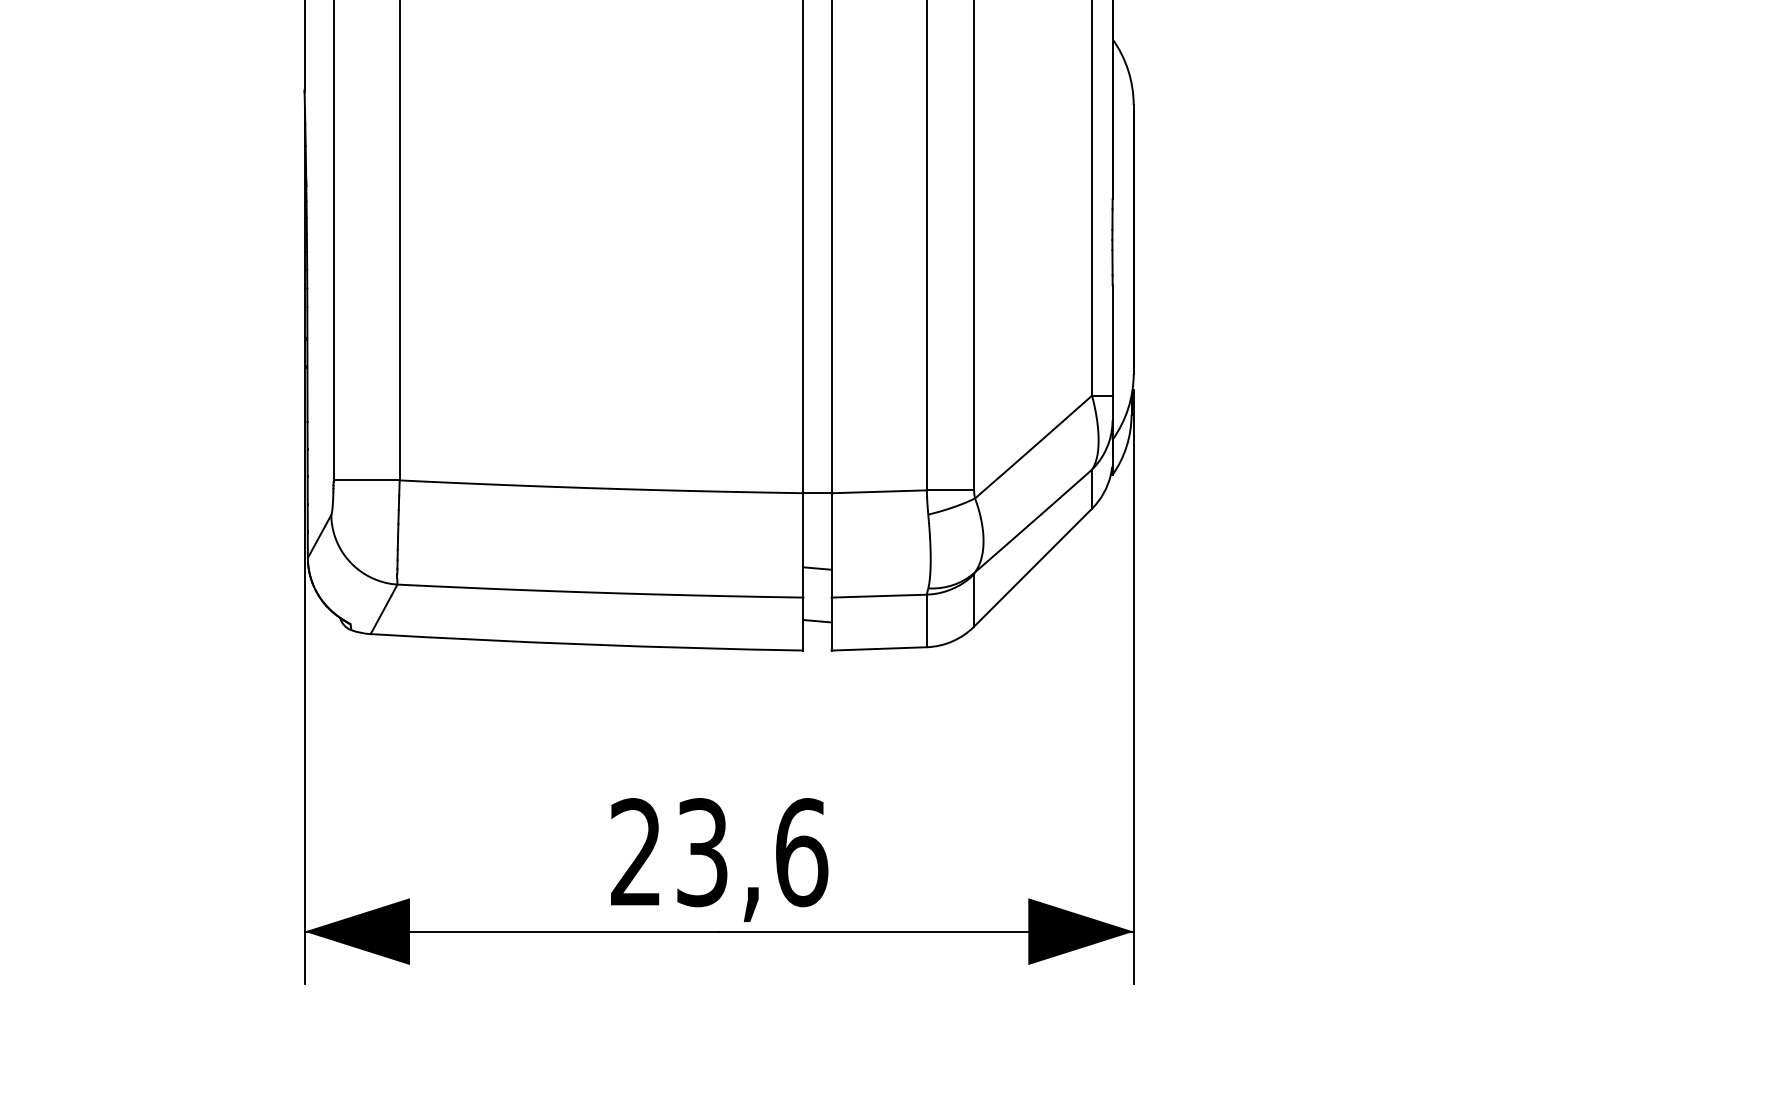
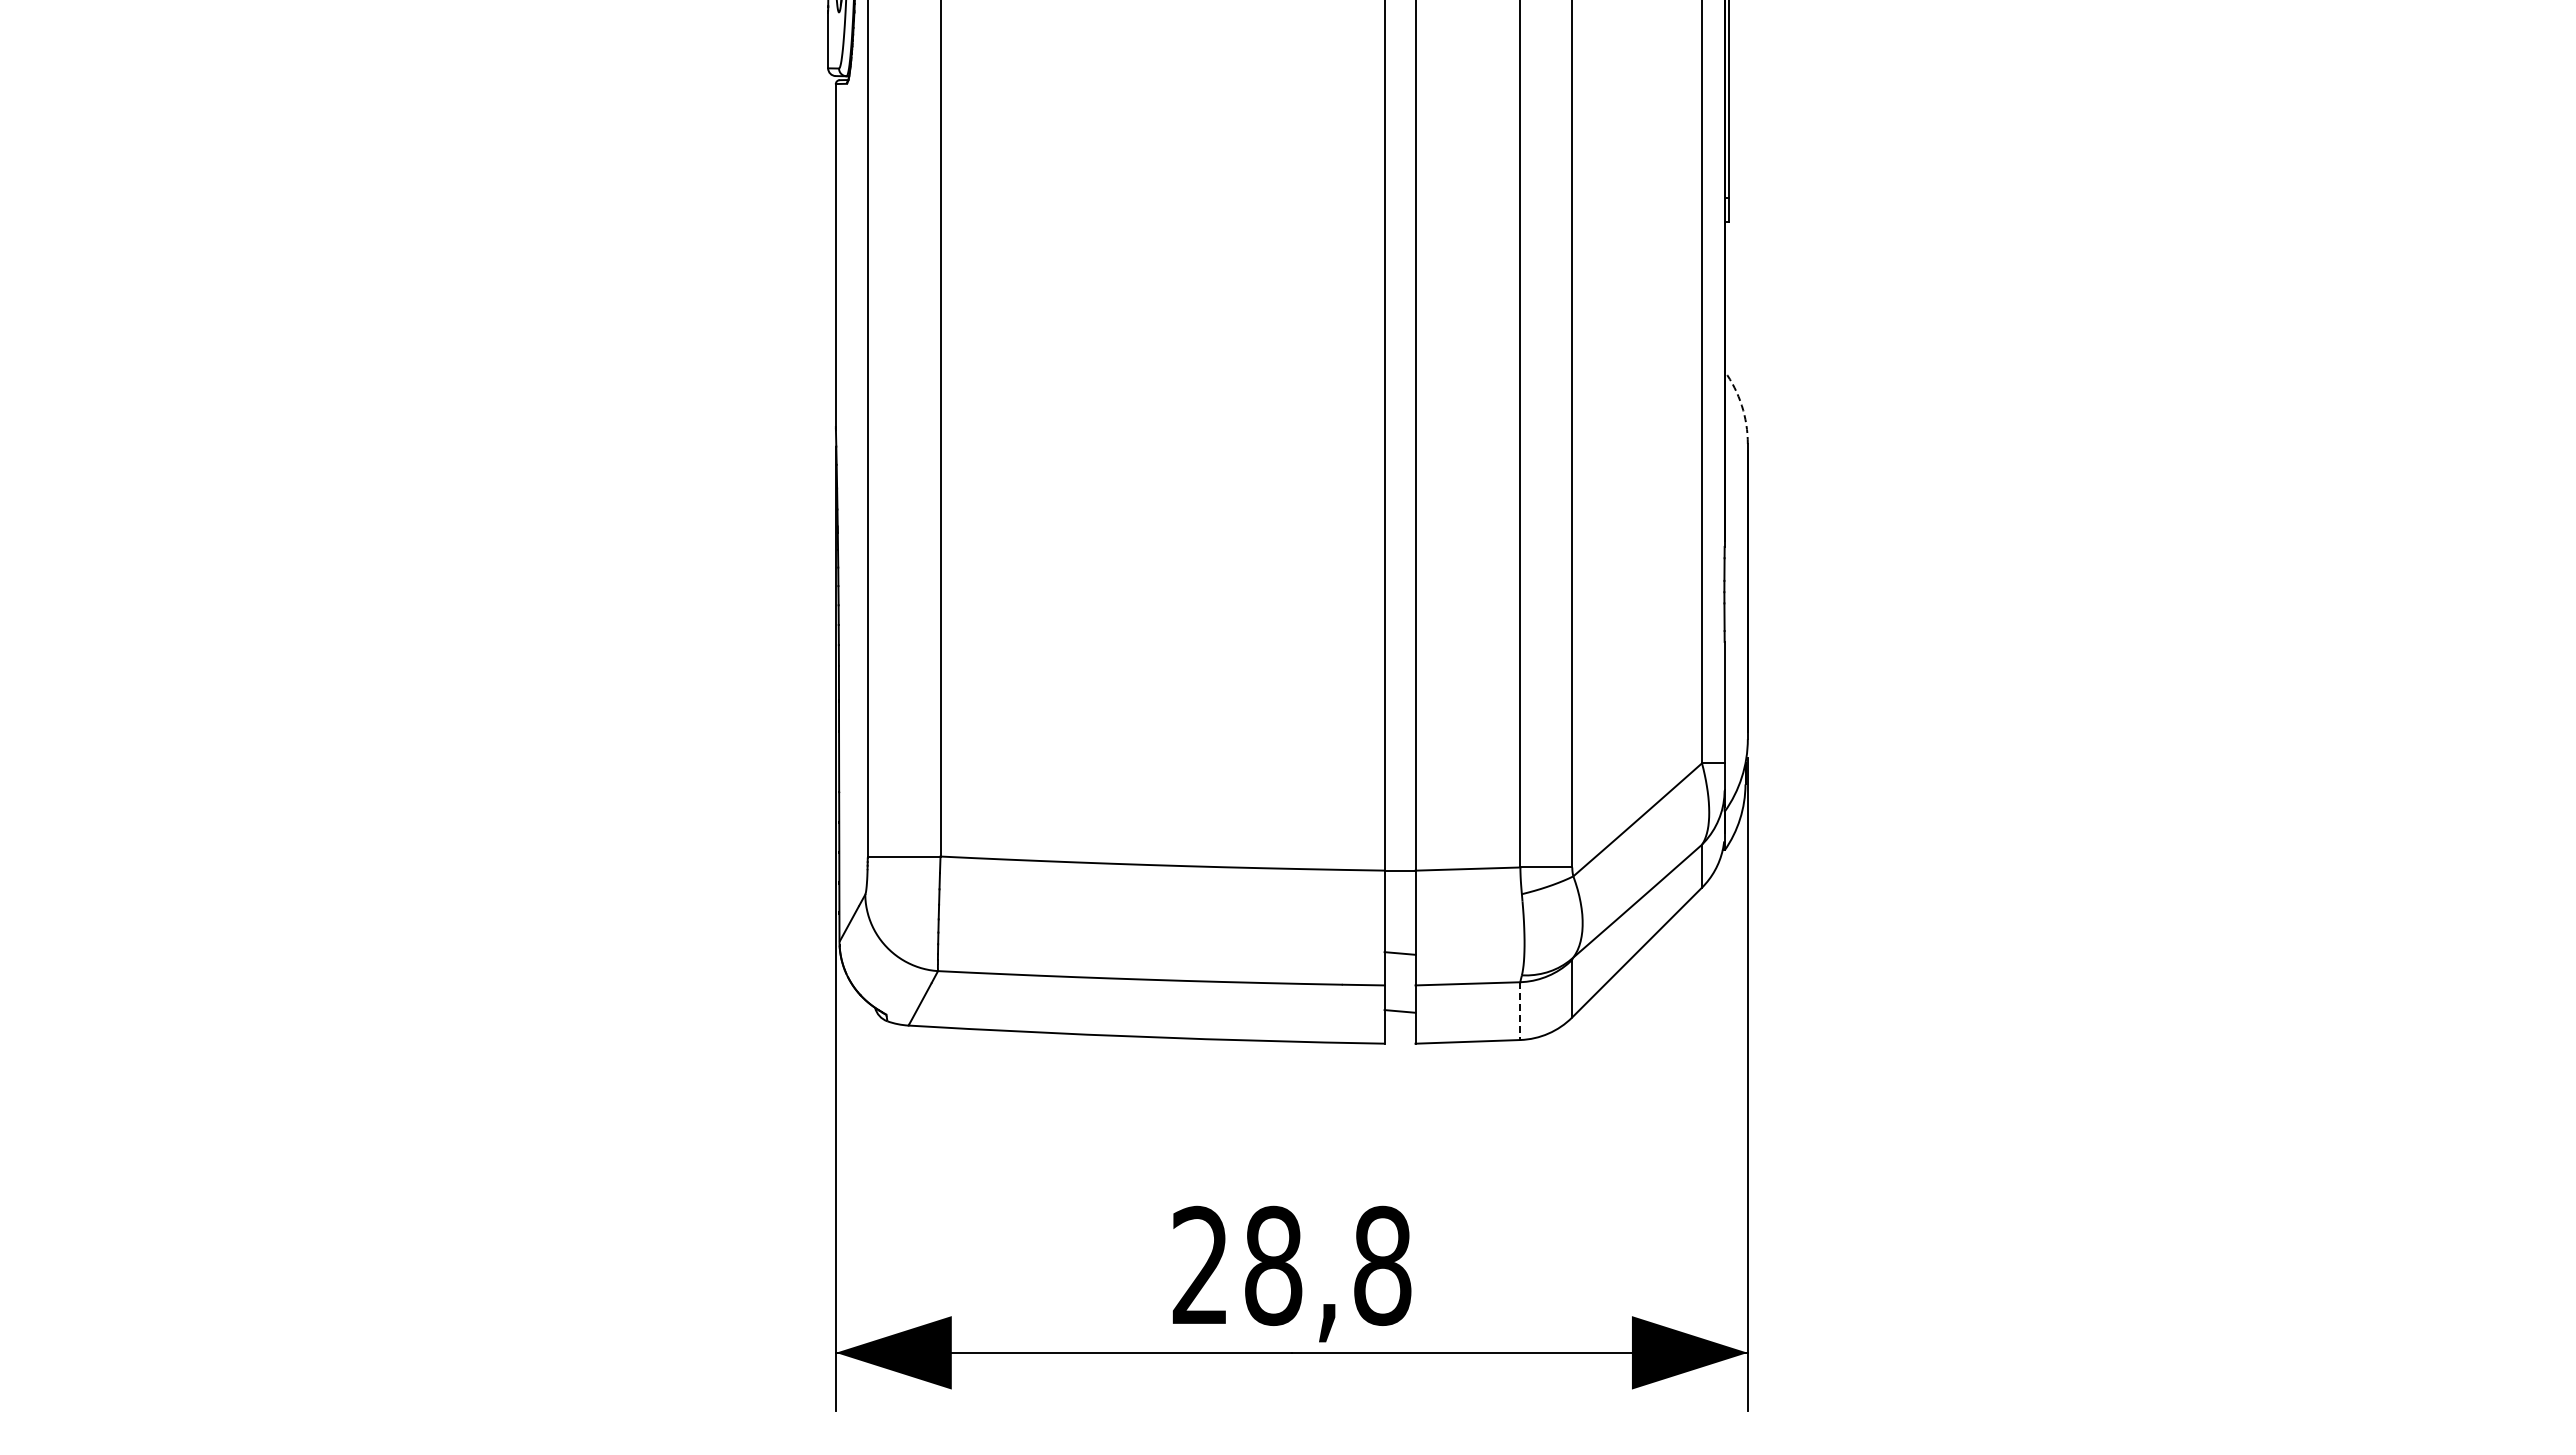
arc: (1127, 70) -> (1741, 405), solid -> dashed
line: (927, 621) -> (1520, 1011), solid -> dashed
text: (752, 852) -> (1328, 1265), 23,6 -> 28,8

